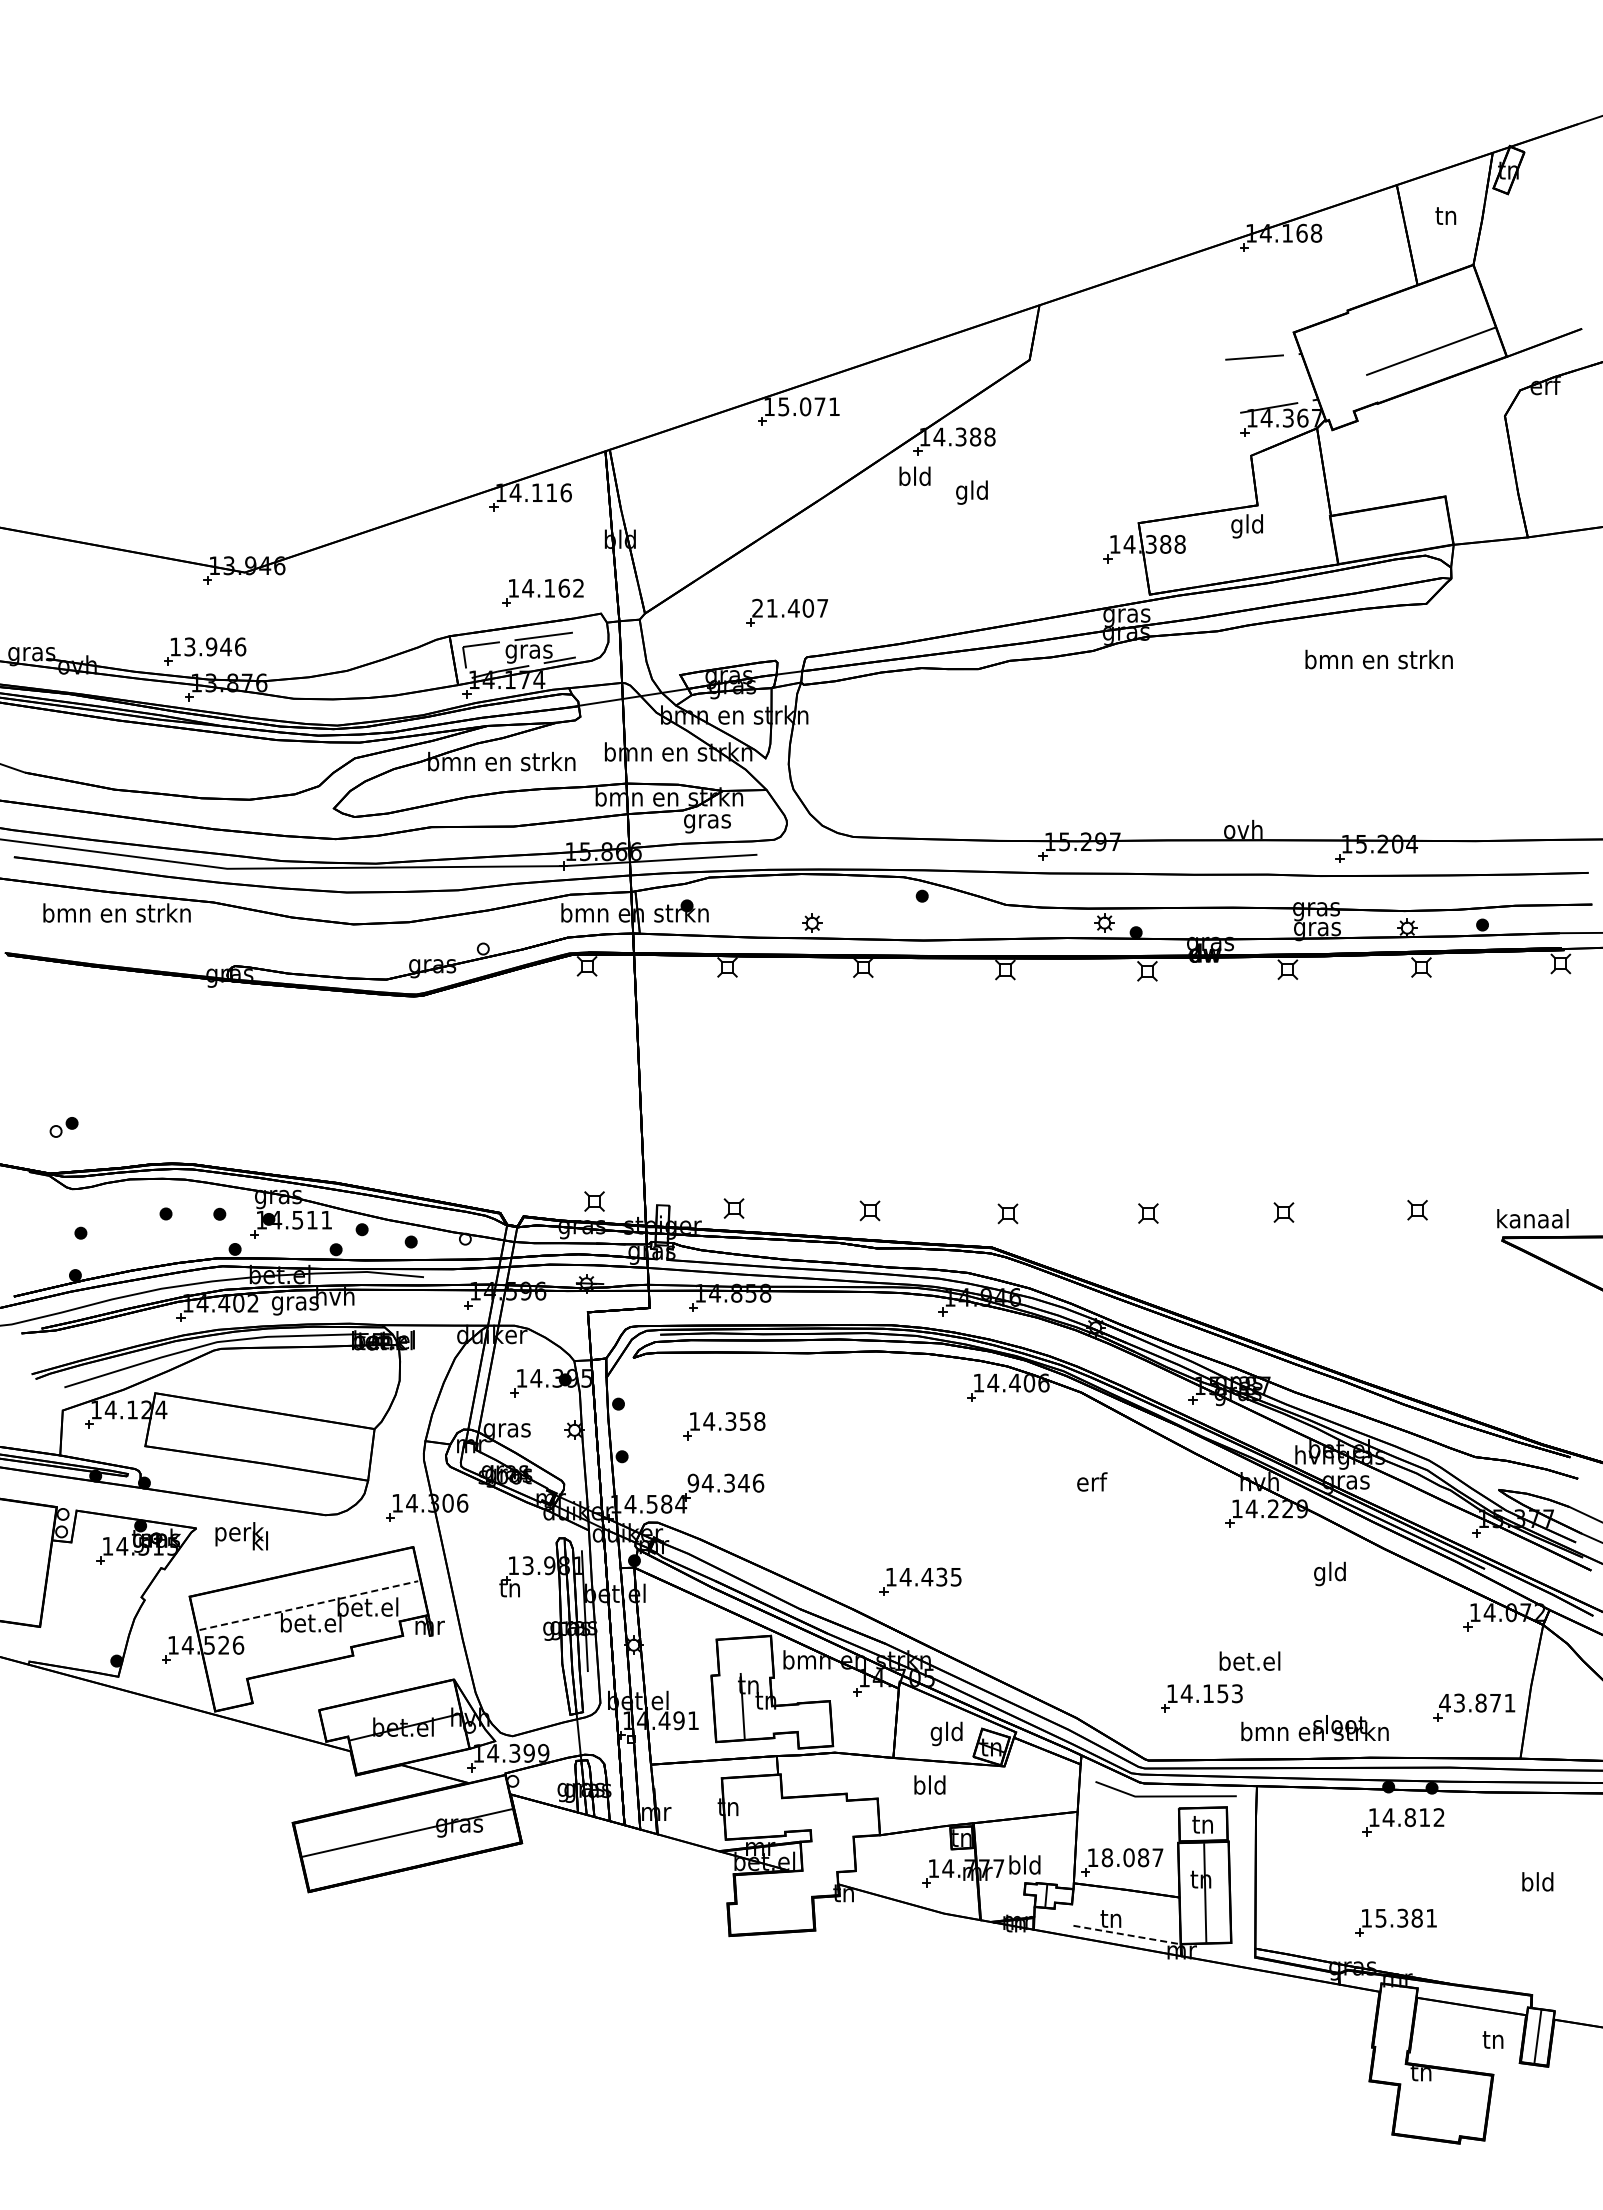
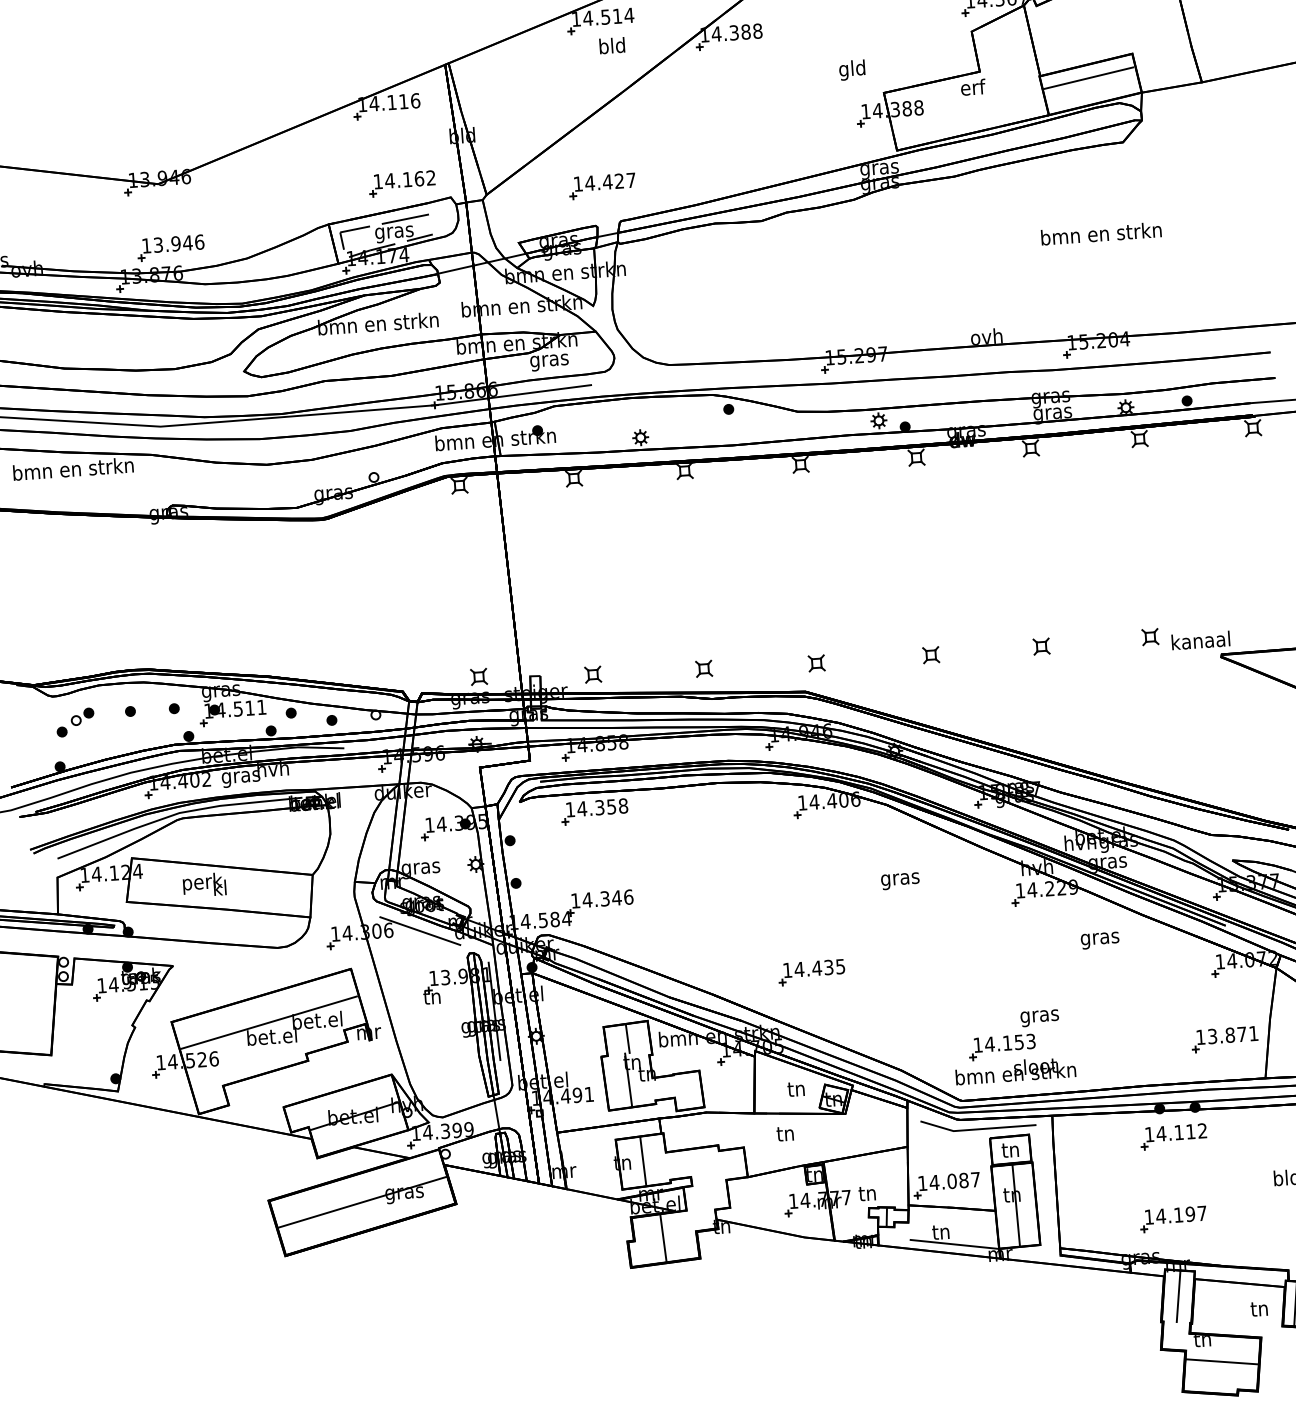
text: (808, 406) -> (608, 16), 15.071 -> 14.514
text: (914, 475) -> (611, 45), moved
text: (971, 492) -> (851, 70), moved
line: (1389, 522) -> (1088, 78), added
text: (1247, 526) -> (972, 89), gld -> erf
text: (783, 607) -> (599, 181), 21.407 -> 14.427
part: (205, 651) -> (171, 247), moved
text: (1378, 659) -> (1100, 233), moved
part: (63, 1127) -> (82, 716), moved
text: (1532, 1218) -> (1200, 640), moved
part: (724, 1426) -> (594, 812), moved
text: (693, 1482) -> (575, 900), 94.346 -> 14.346
text: (1091, 1484) -> (900, 879), erf -> gras
line: (500, 1506) -> (419, 930), added
text: (241, 1536) -> (204, 885), moved
text: (1329, 1573) -> (1099, 938), gld -> gras
part: (920, 1581) -> (811, 972), moved
line: (309, 1605) -> (269, 1022), dashed -> solid
line: (745, 1656) -> (628, 1039), added
text: (1249, 1663) -> (1039, 1016), bet.el -> gras
text: (1444, 1703) -> (1200, 1037), 43.871 -> 13.871
text: (1314, 1728) -> (1015, 1071), moved
text: (946, 1733) -> (796, 1090), gld -> tn
text: (929, 1784) -> (785, 1133), bld -> tn
line: (753, 1807) -> (643, 1161), added
text: (1409, 1817) -> (1178, 1132), 14.812 -> 14.112
text: (1107, 1857) -> (934, 1182), 18.087 -> 14.087
text: (1024, 1864) -> (867, 1192), bld -> tn
line: (771, 1902) -> (663, 1238), added
text: (1405, 1917) -> (1180, 1214), 15.381 -> 14.197
line: (1127, 1935) -> (955, 1244), dashed -> solid
line: (1395, 2017) -> (1178, 1296), added
line: (1443, 2101) -> (1222, 1362), added

